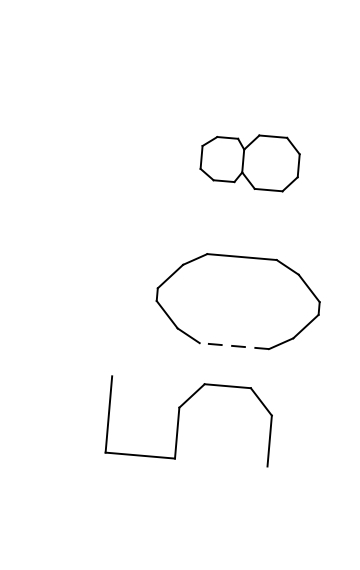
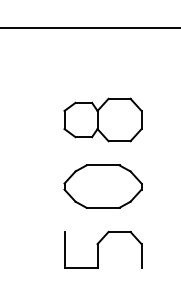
part: (249, 160) -> (102, 119), size x1.67
line: (235, 345) -> (103, 207), dashed -> solid
part: (190, 420) -> (103, 249), moved

